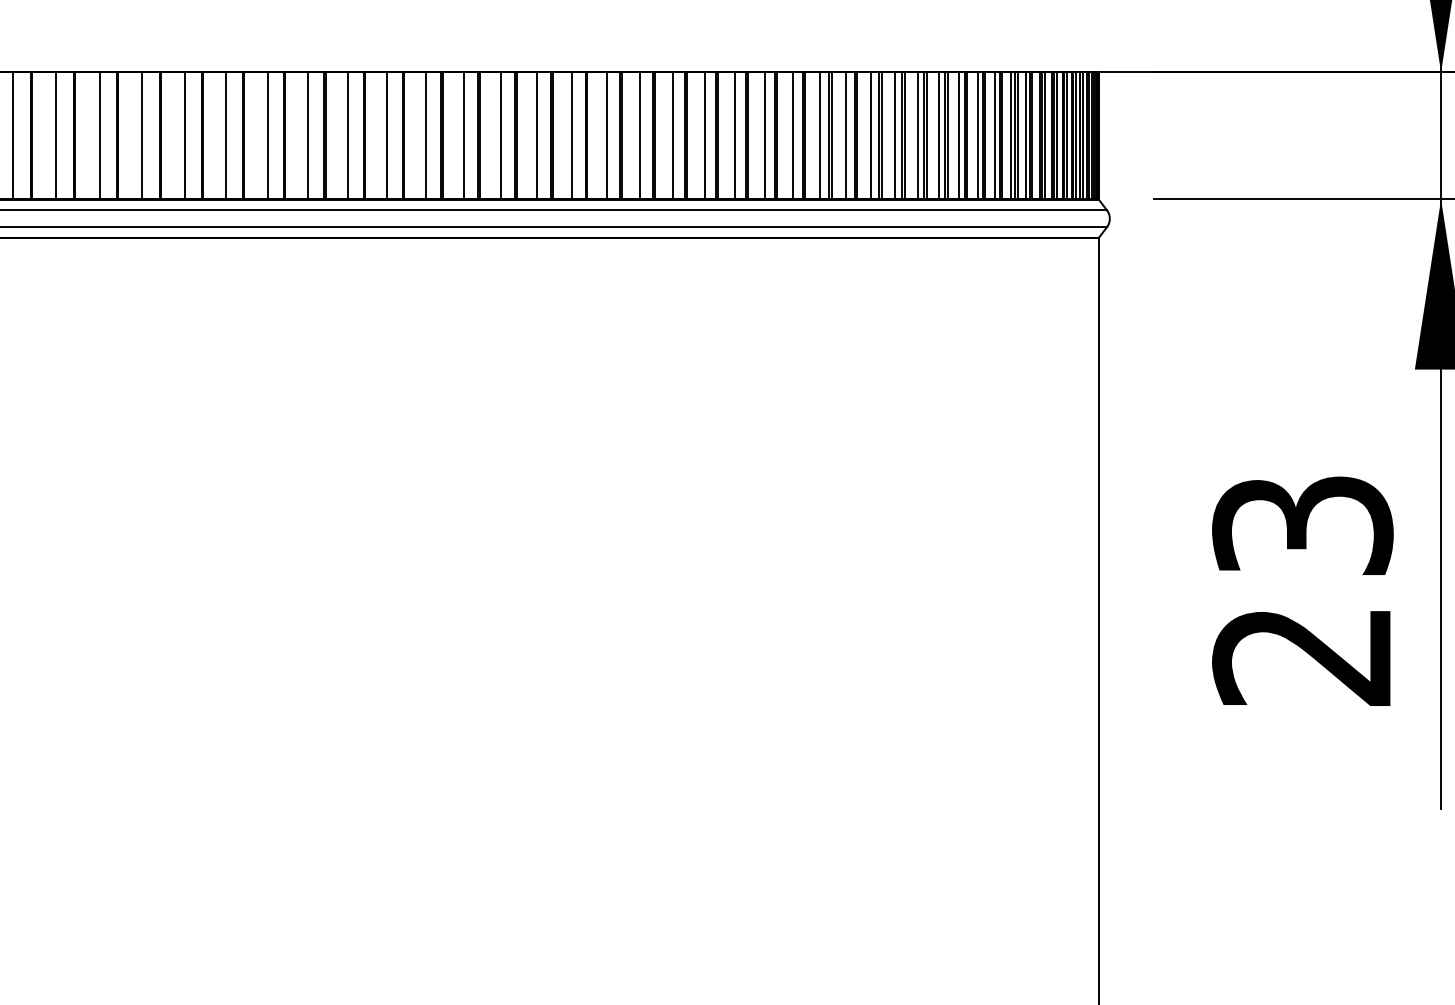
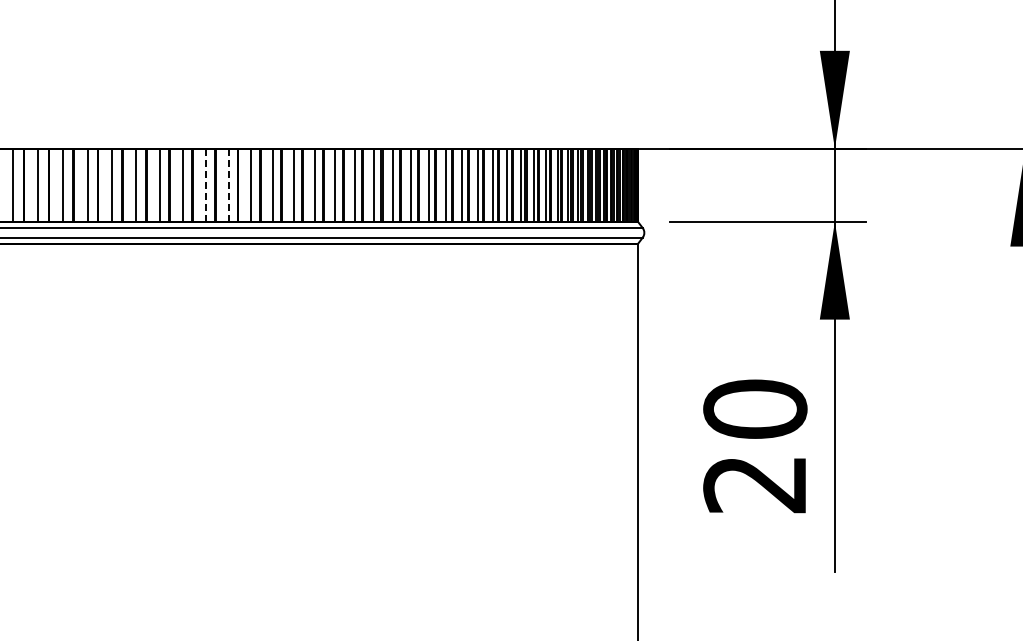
line: (348, 136) -> (206, 185), solid -> dashed
line: (386, 136) -> (228, 185), solid -> dashed
text: (1303, 524) -> (755, 408), 23 -> 20

